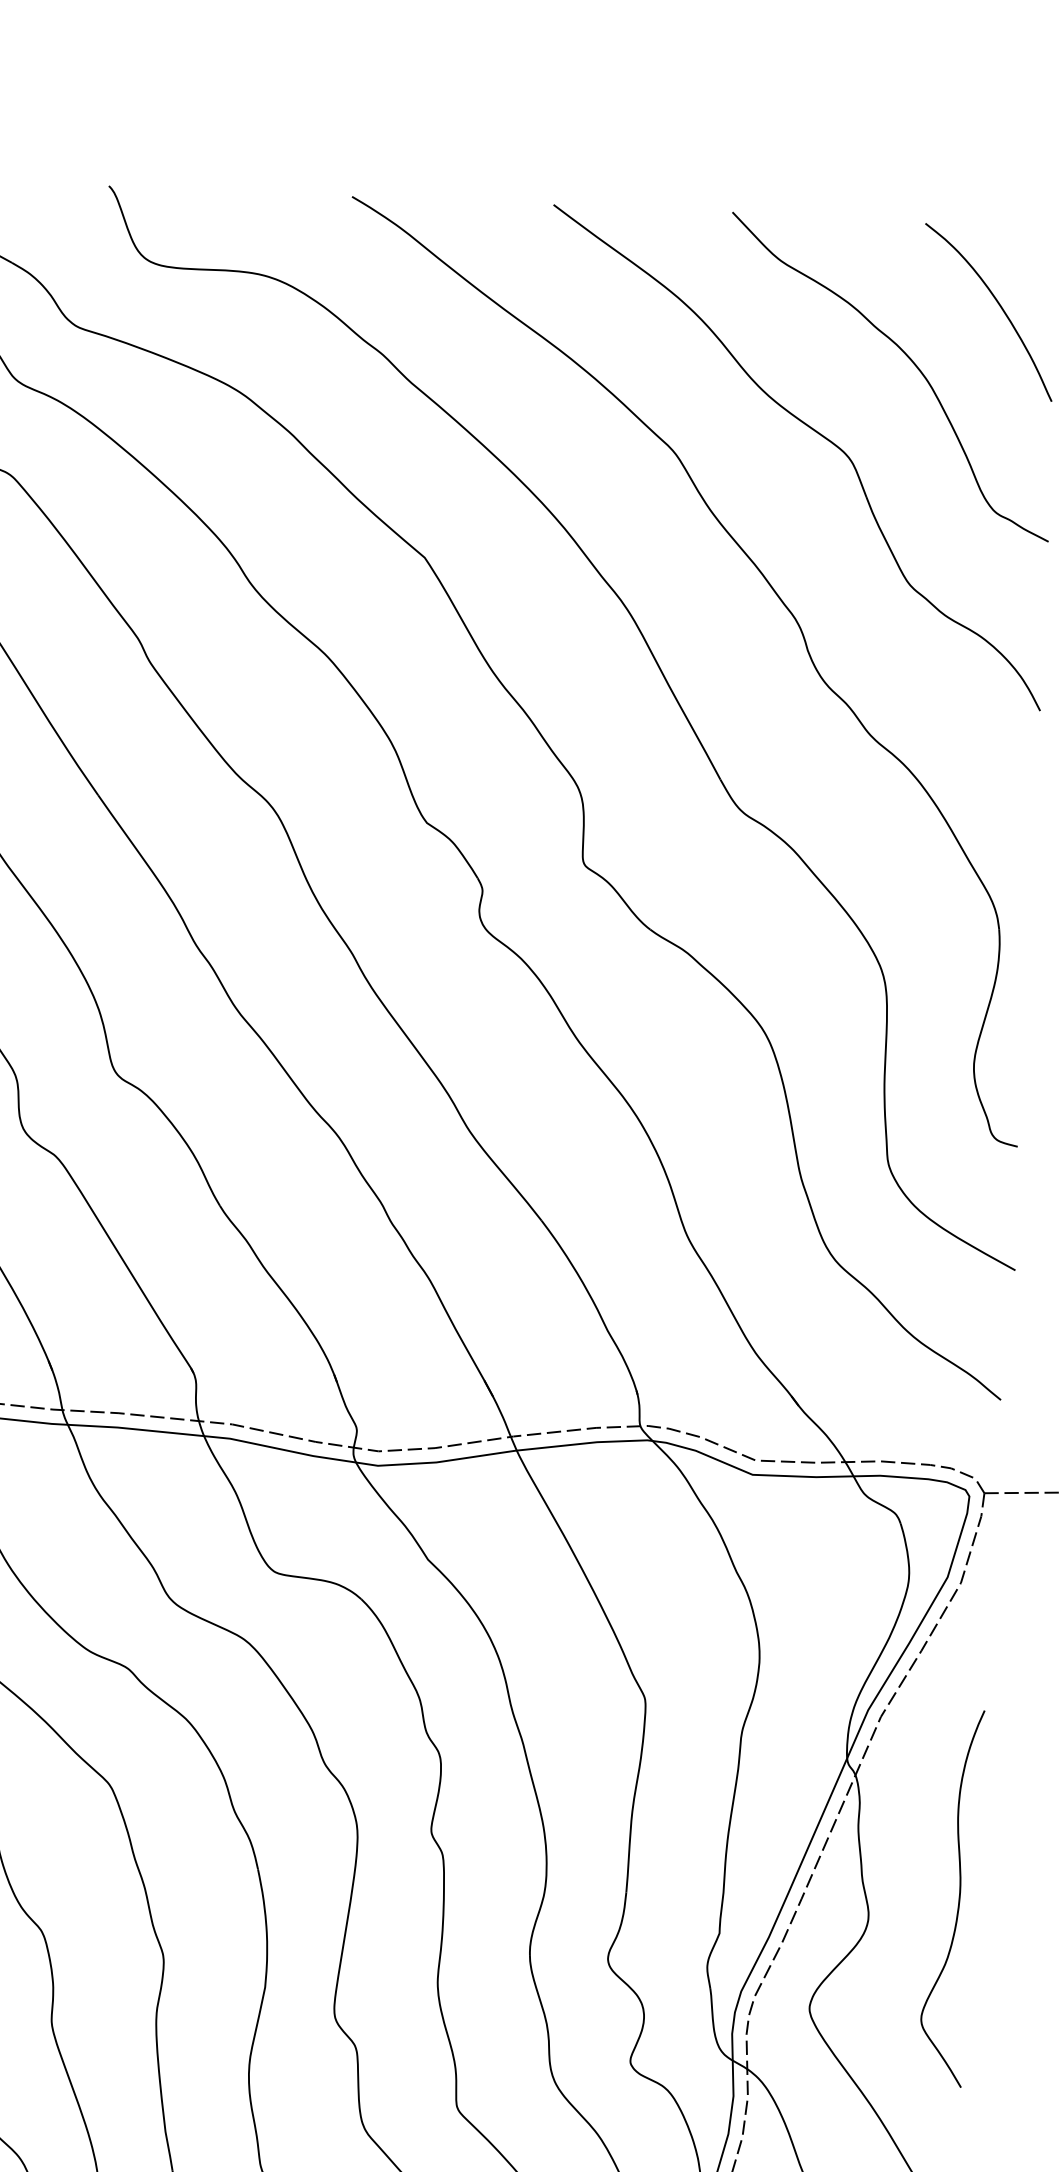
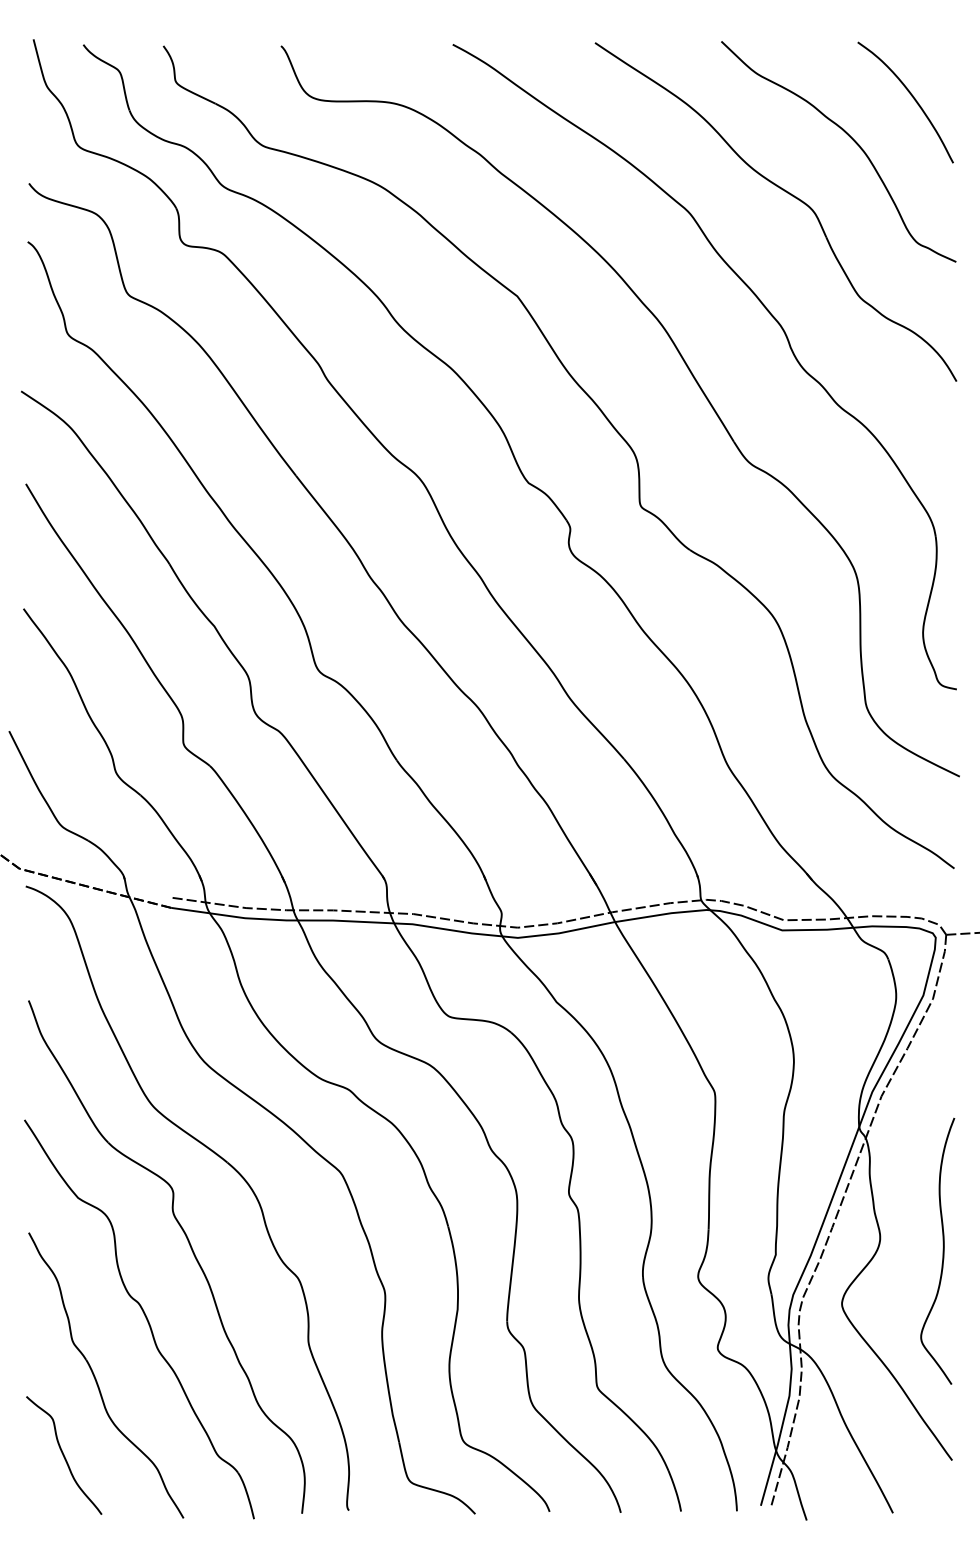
curve: (957, 1897) -> (942, 1250), moved

